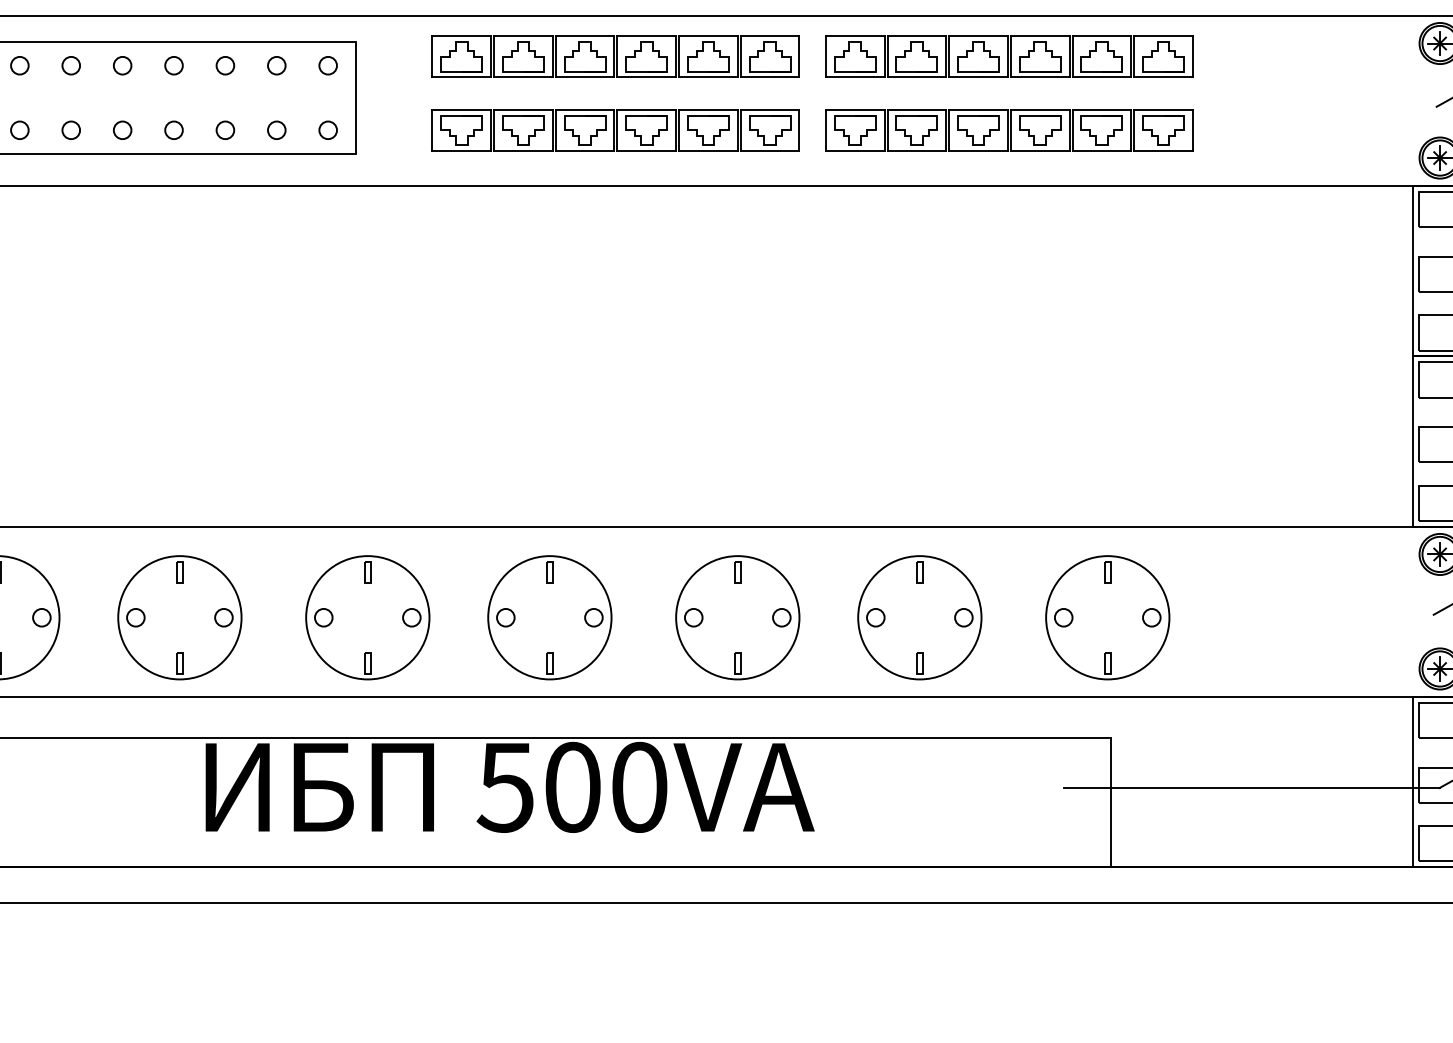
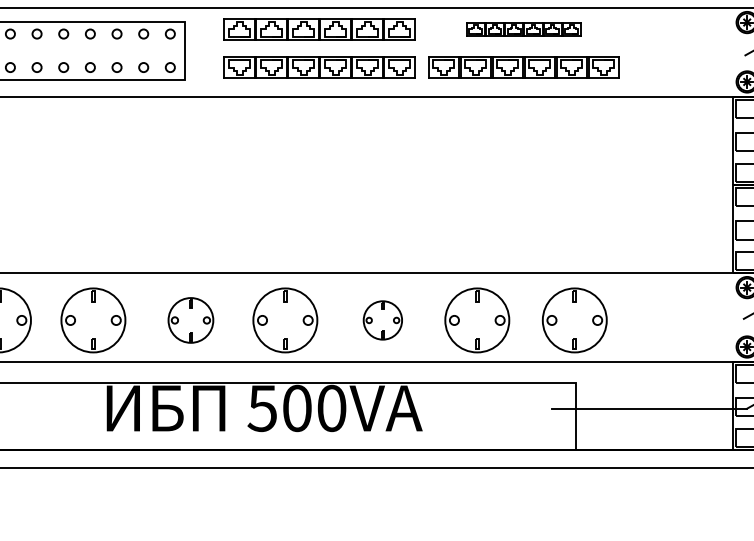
part: (1008, 56) -> (523, 29), size x0.6
part: (367, 617) -> (190, 320), size x0.7
part: (737, 617) -> (382, 320), size x0.6

